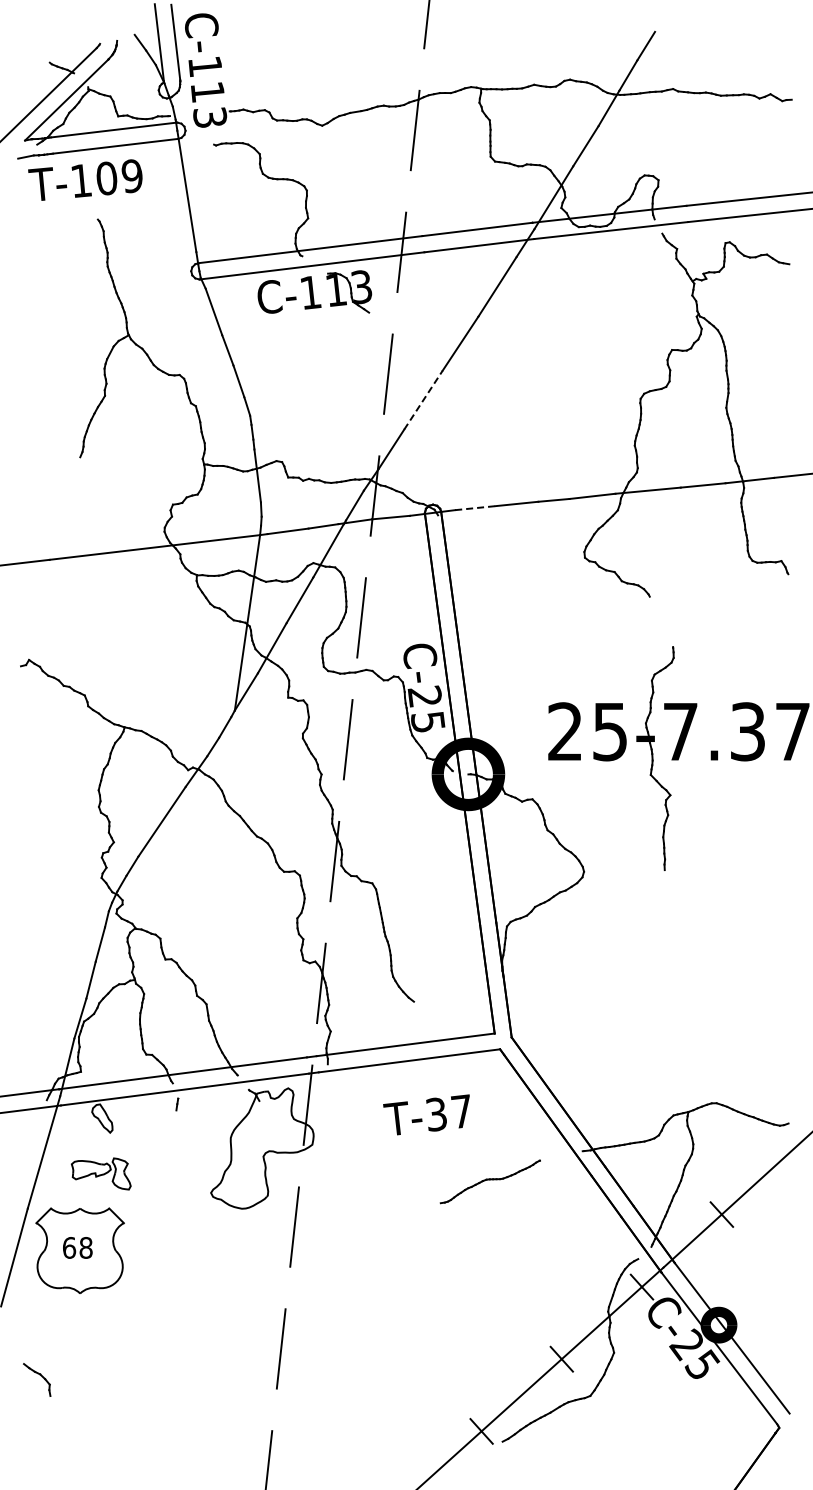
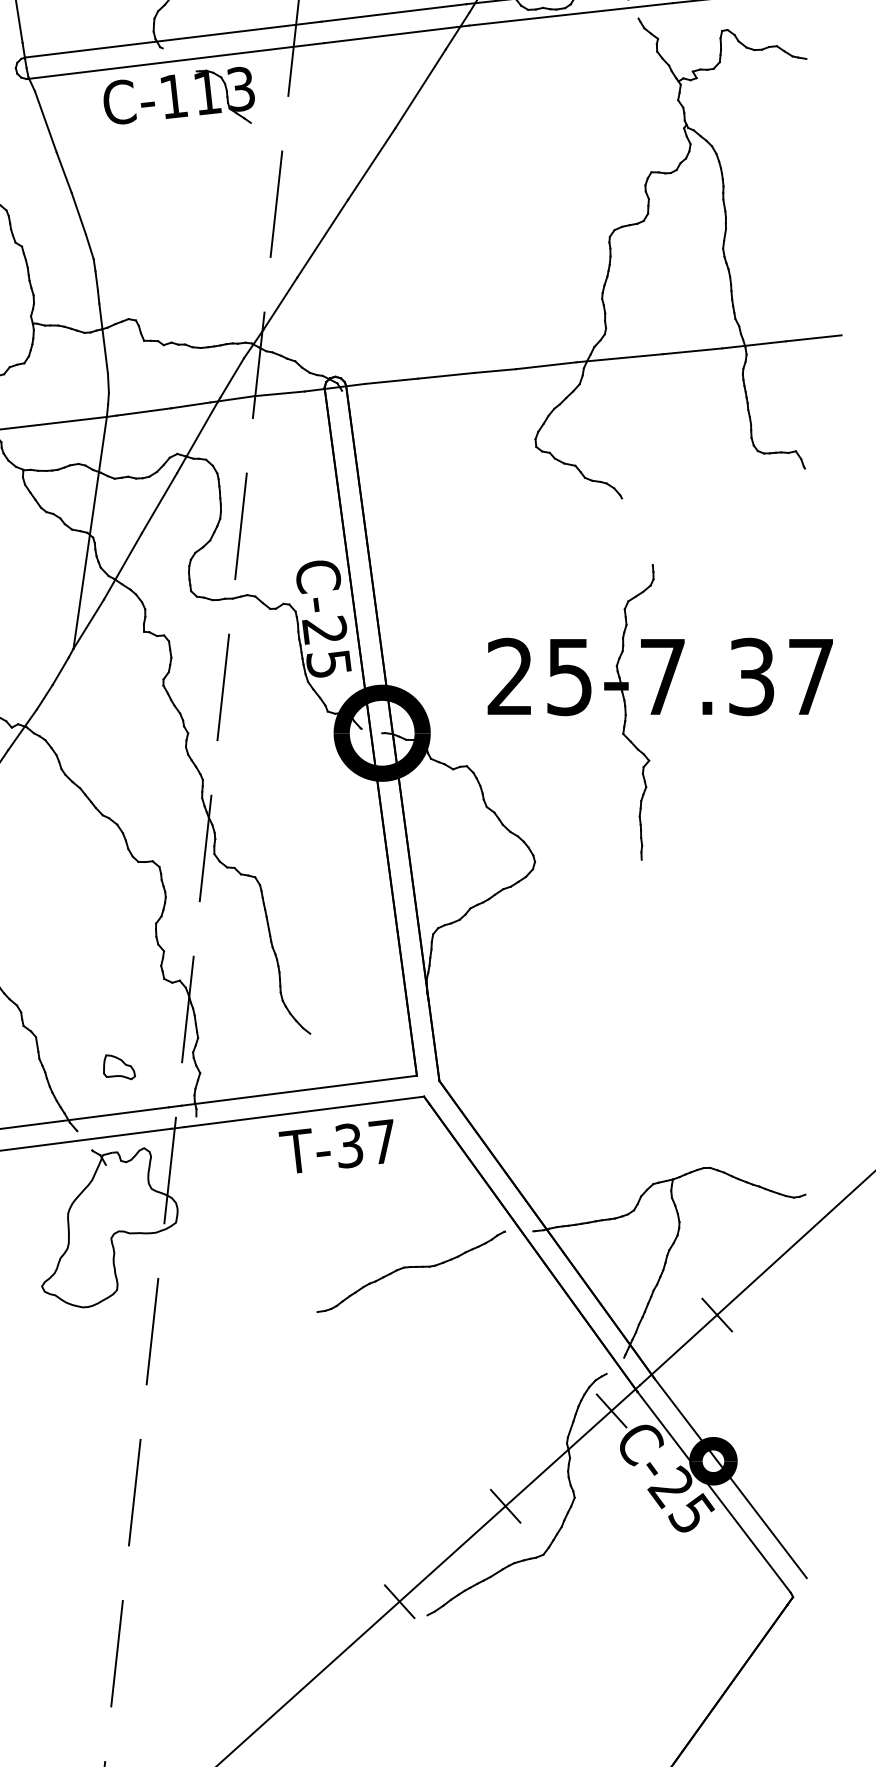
line: (423, 399) -> (322, 237), dashed -> solid
line: (475, 508) -> (391, 381), dashed -> solid
part: (269, 1027) -> (119, 1067), added
text: (426, 1114) -> (336, 1145), moved
part: (490, 1181) -> (411, 1271), size x1.43

